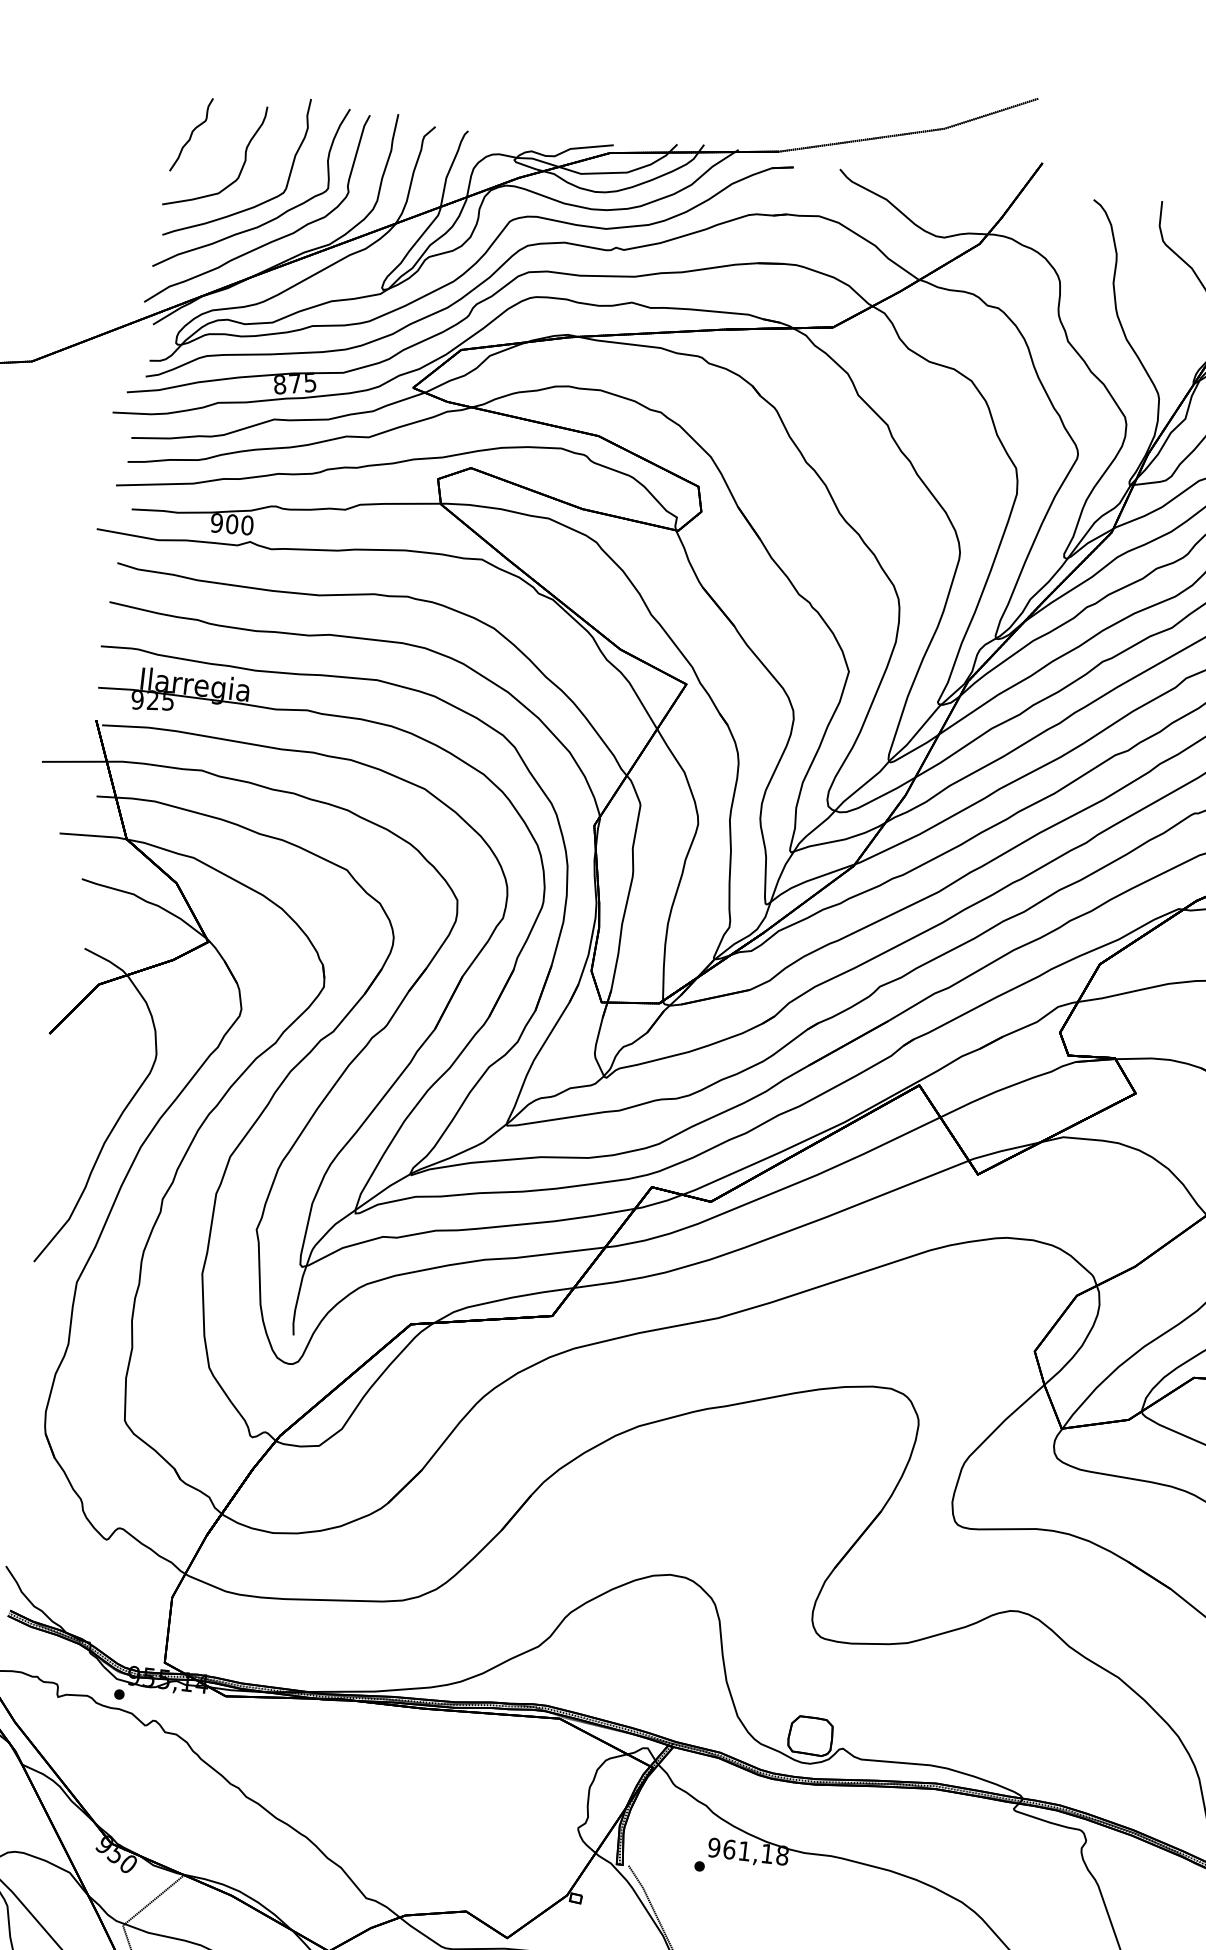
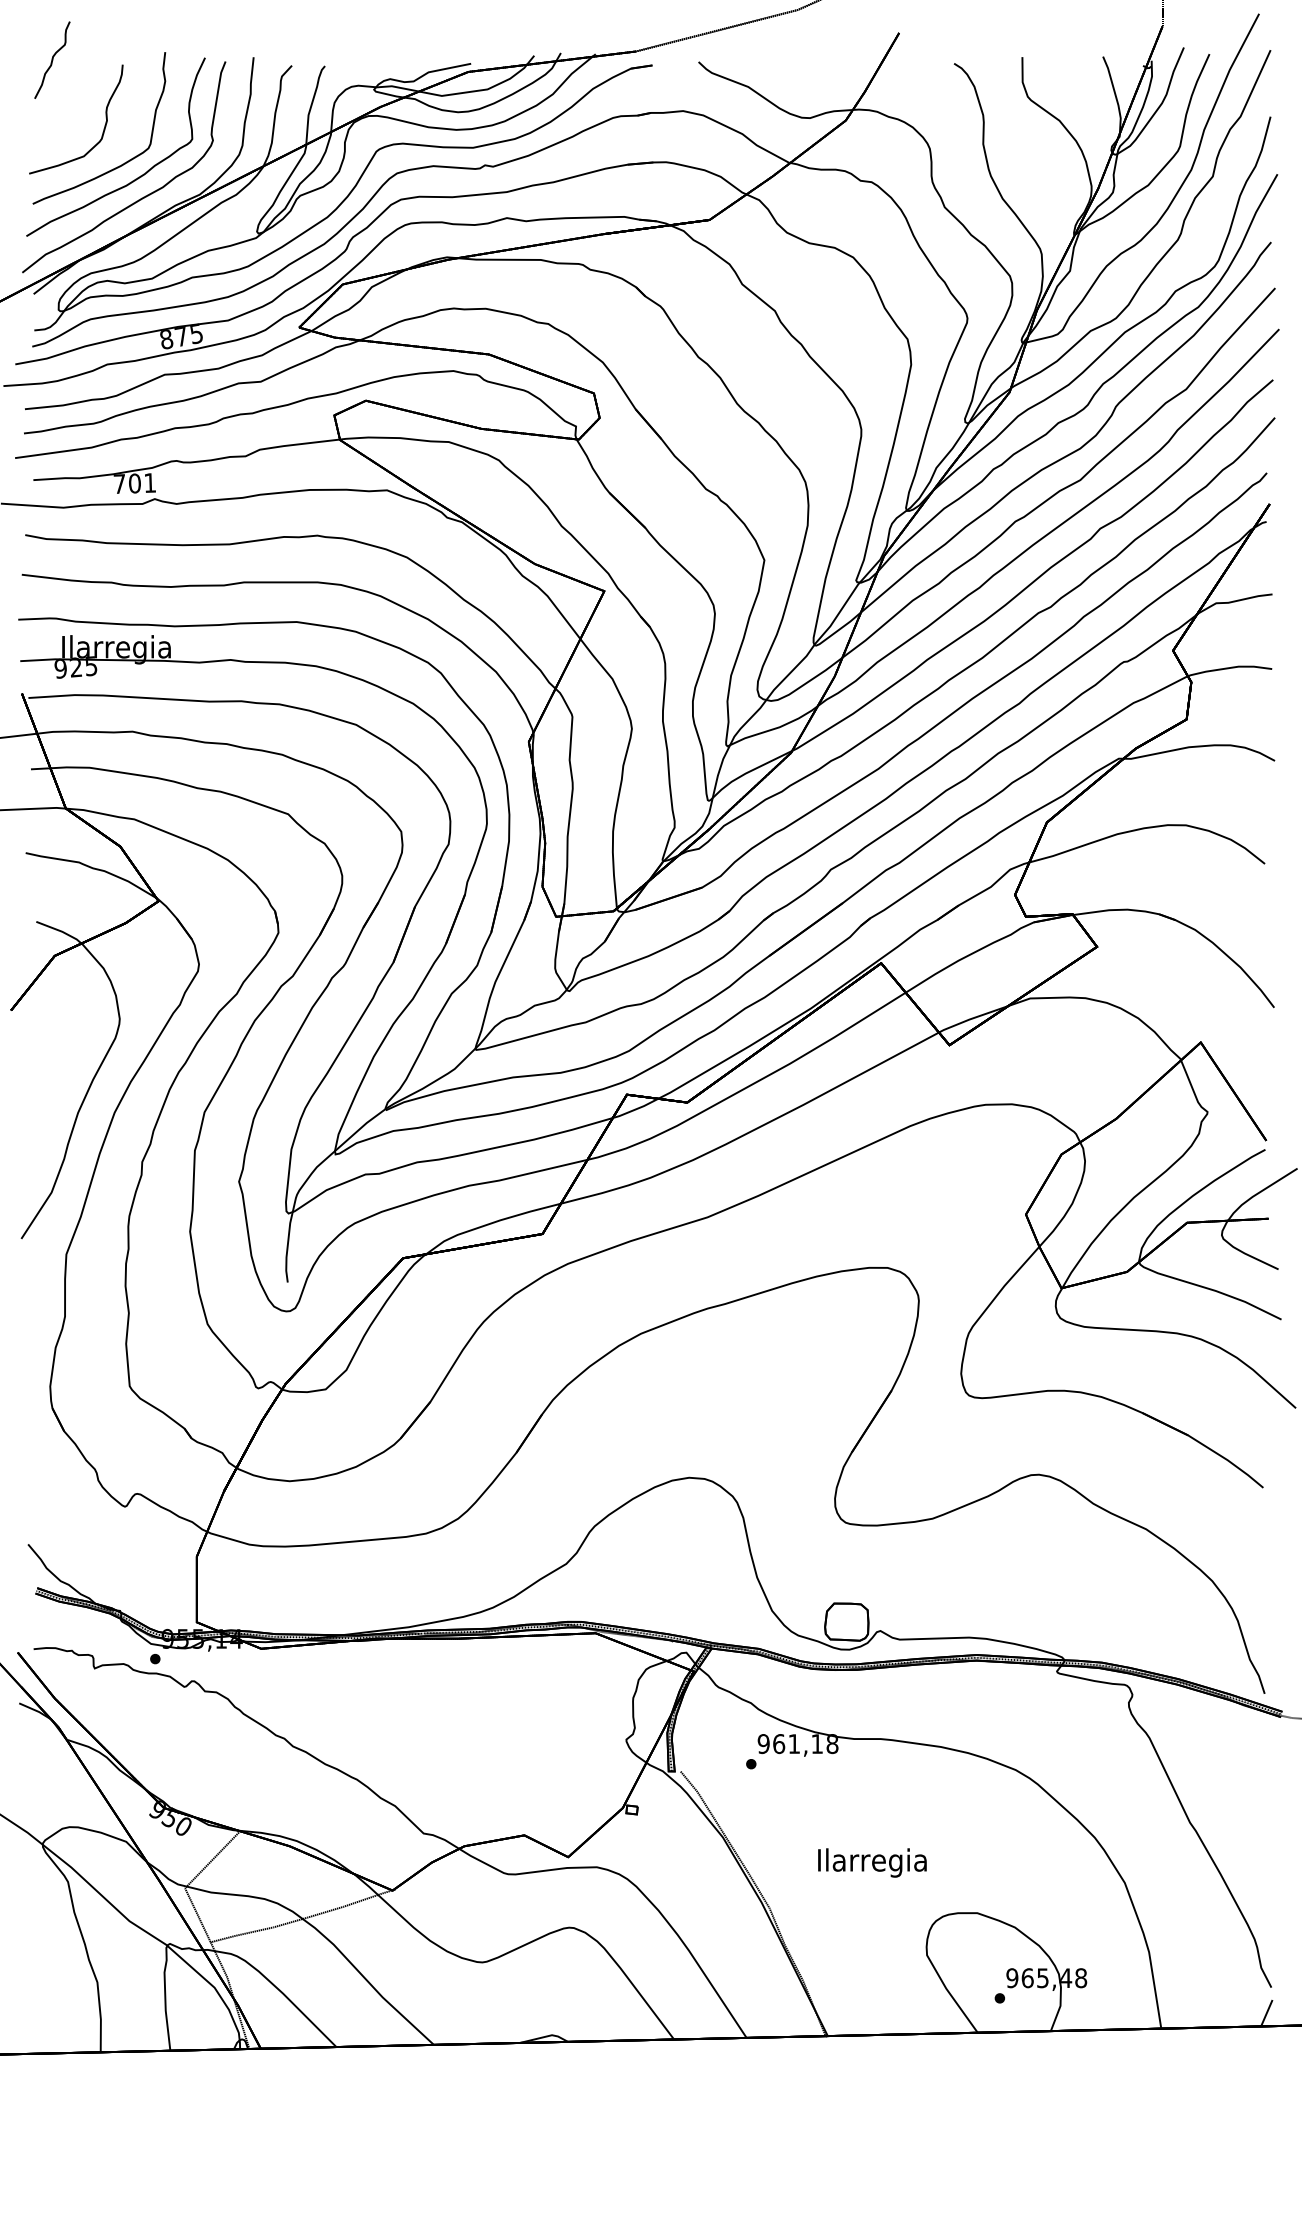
curve: (191, 134) -> (52, 59), moved
text: (231, 524) -> (134, 483), 900 -> 701

